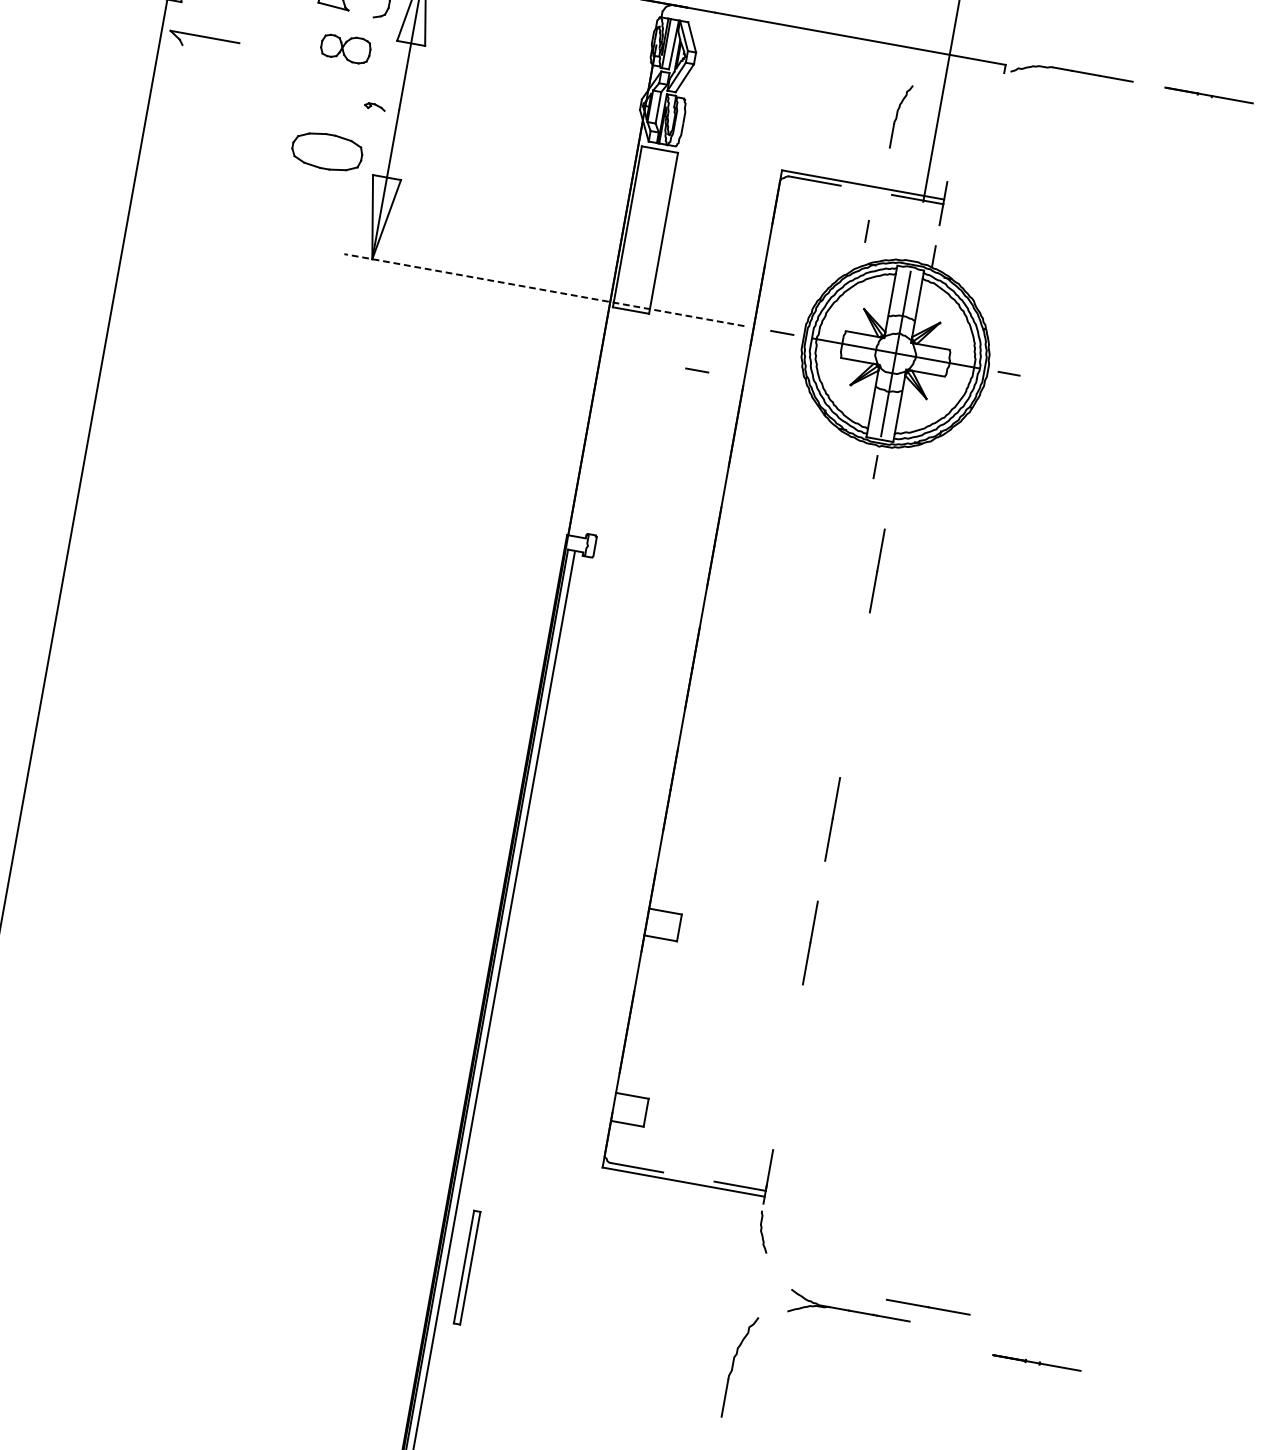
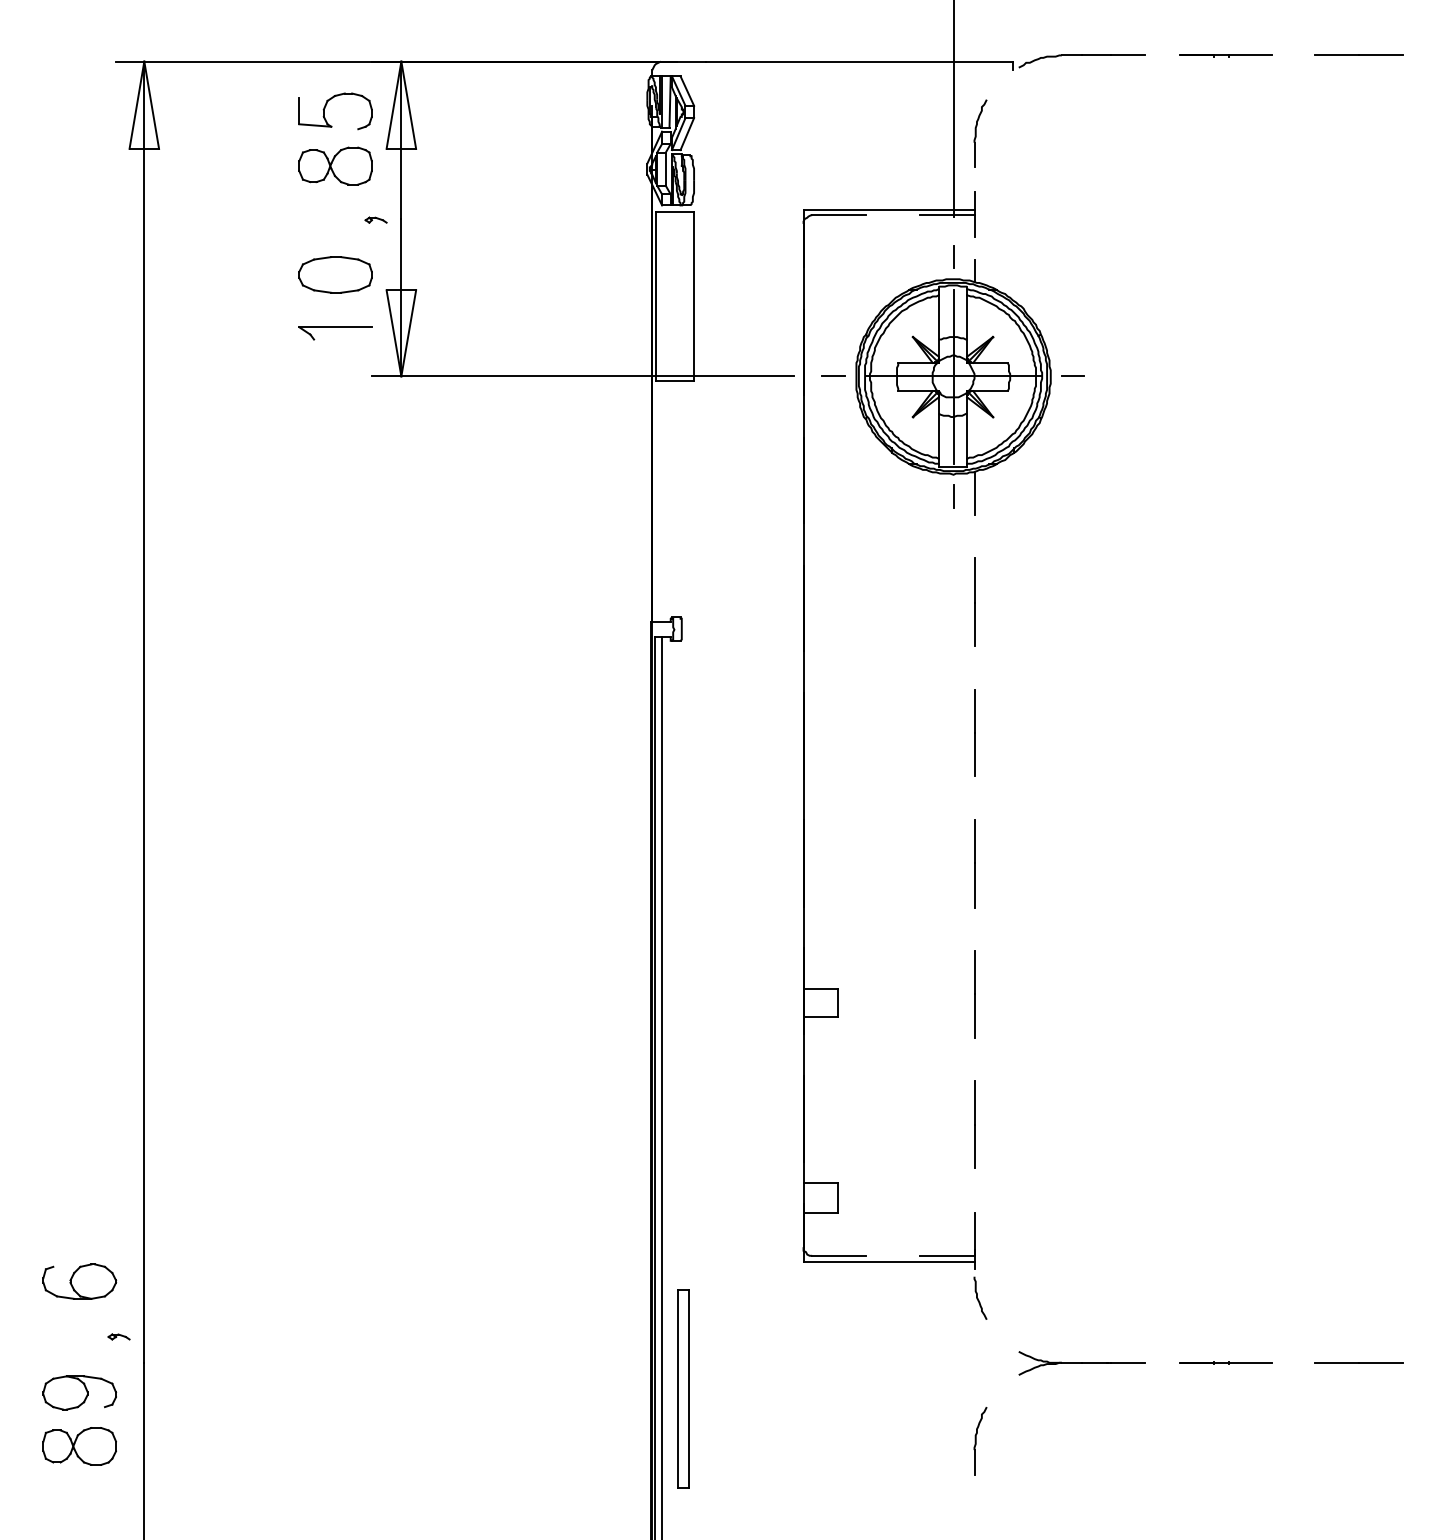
part: (203, 42) -> (335, 333), moved
part: (345, 47) -> (335, 165), size x1.43
part: (901, 116) -> (980, 133), moved
line: (867, 230) -> (953, 256), moved
line: (544, 290) -> (582, 376), dashed -> solid
line: (697, 369) -> (753, 429), removed
line: (895, 468) -> (974, 493), added
line: (855, 694) -> (974, 732), added
line: (788, 1066) -> (974, 1124), added
part: (467, 1267) -> (683, 1388), size x1.67
line: (927, 1306) -> (1358, 1362), moved
part: (1036, 1362) -> (1225, 1362), moved
part: (739, 1367) -> (980, 1441), size x0.62

